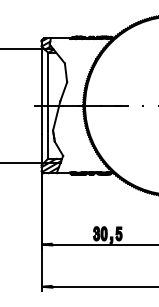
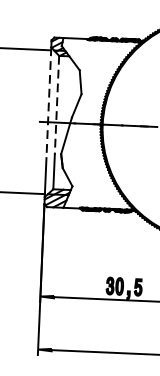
line: (41, 90) -> (48, 103), solid -> dashed
line: (48, 92) -> (57, 105), solid -> dashed

